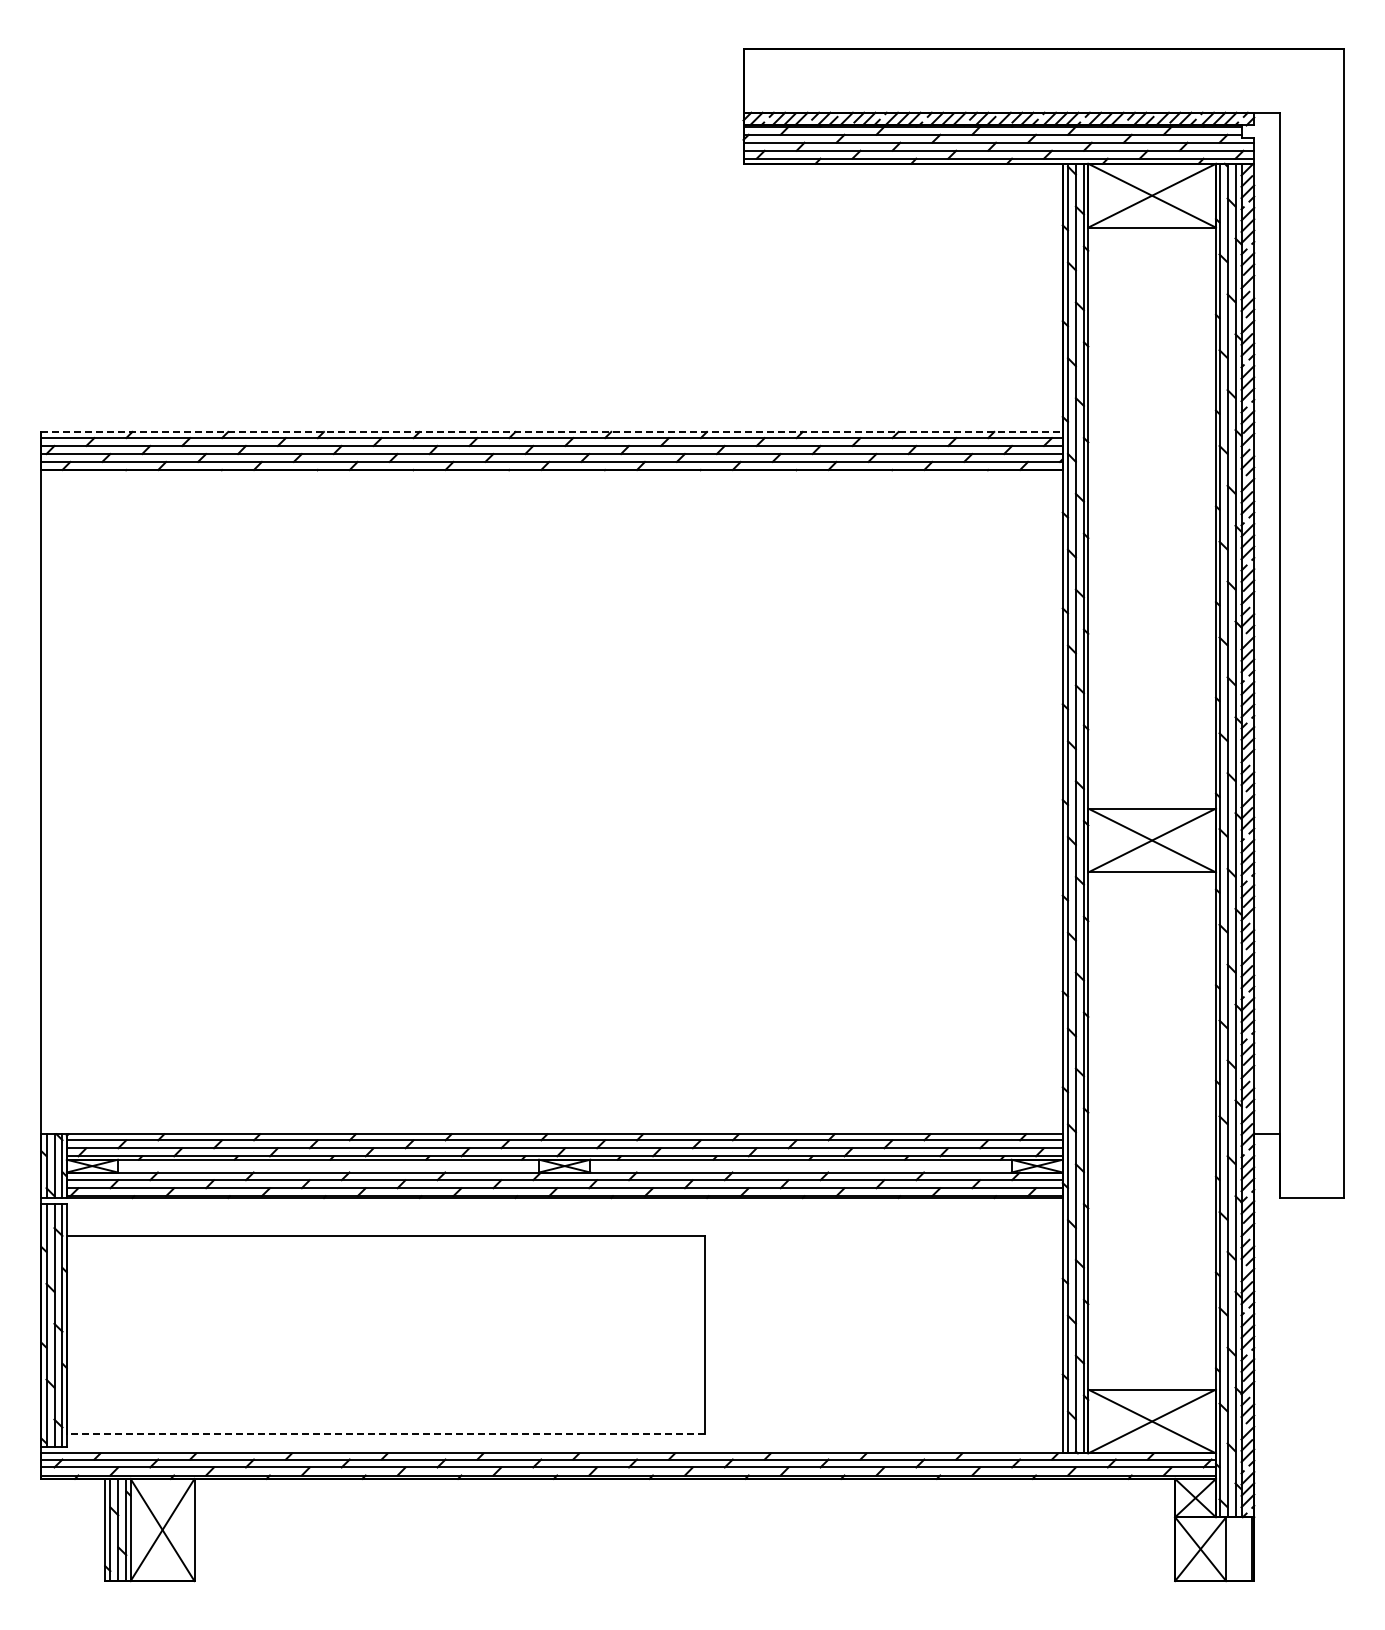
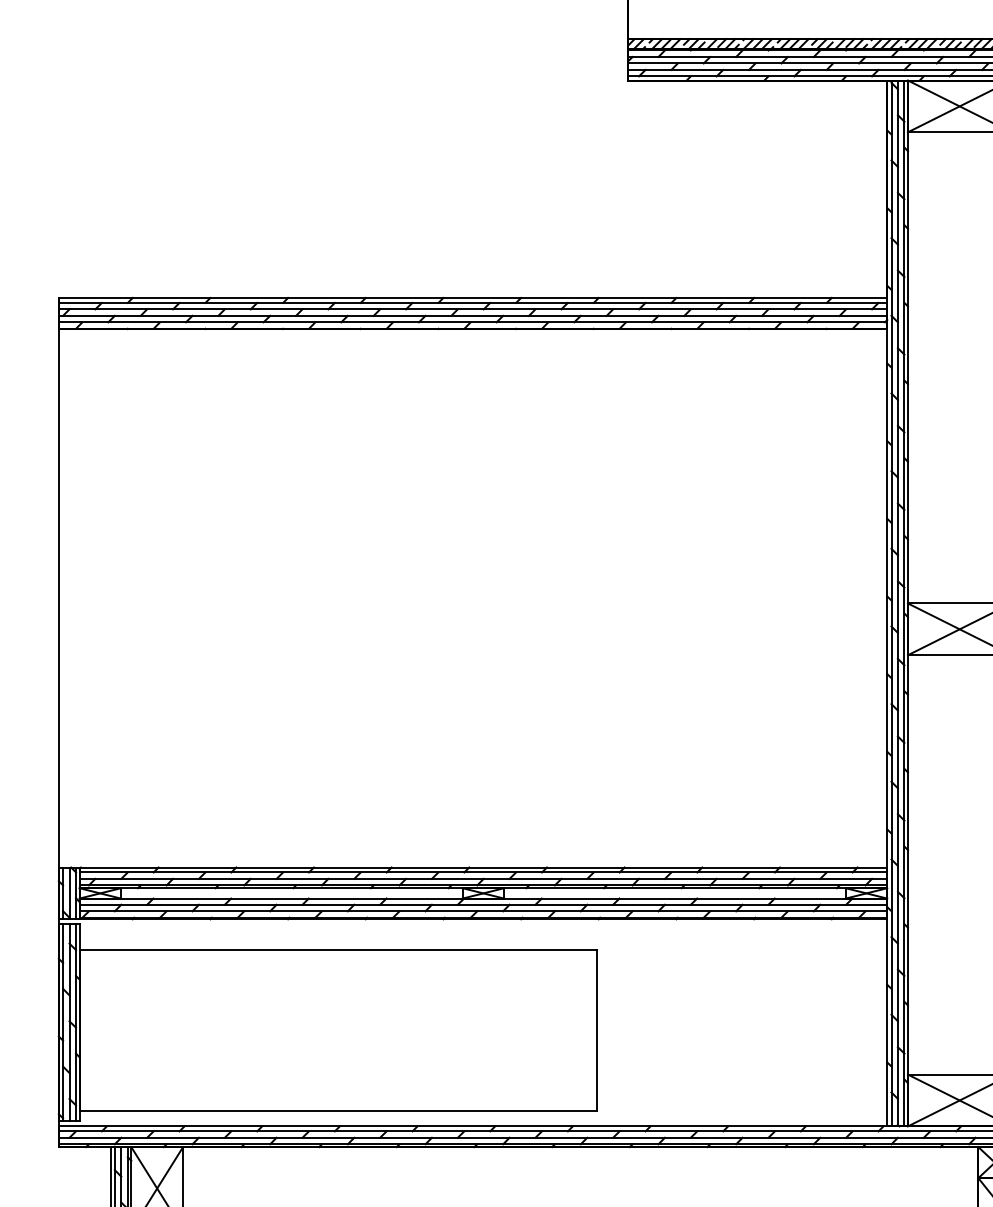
line: (552, 431) -> (473, 297), dashed -> solid
line: (385, 1434) -> (337, 1111), dashed -> solid

